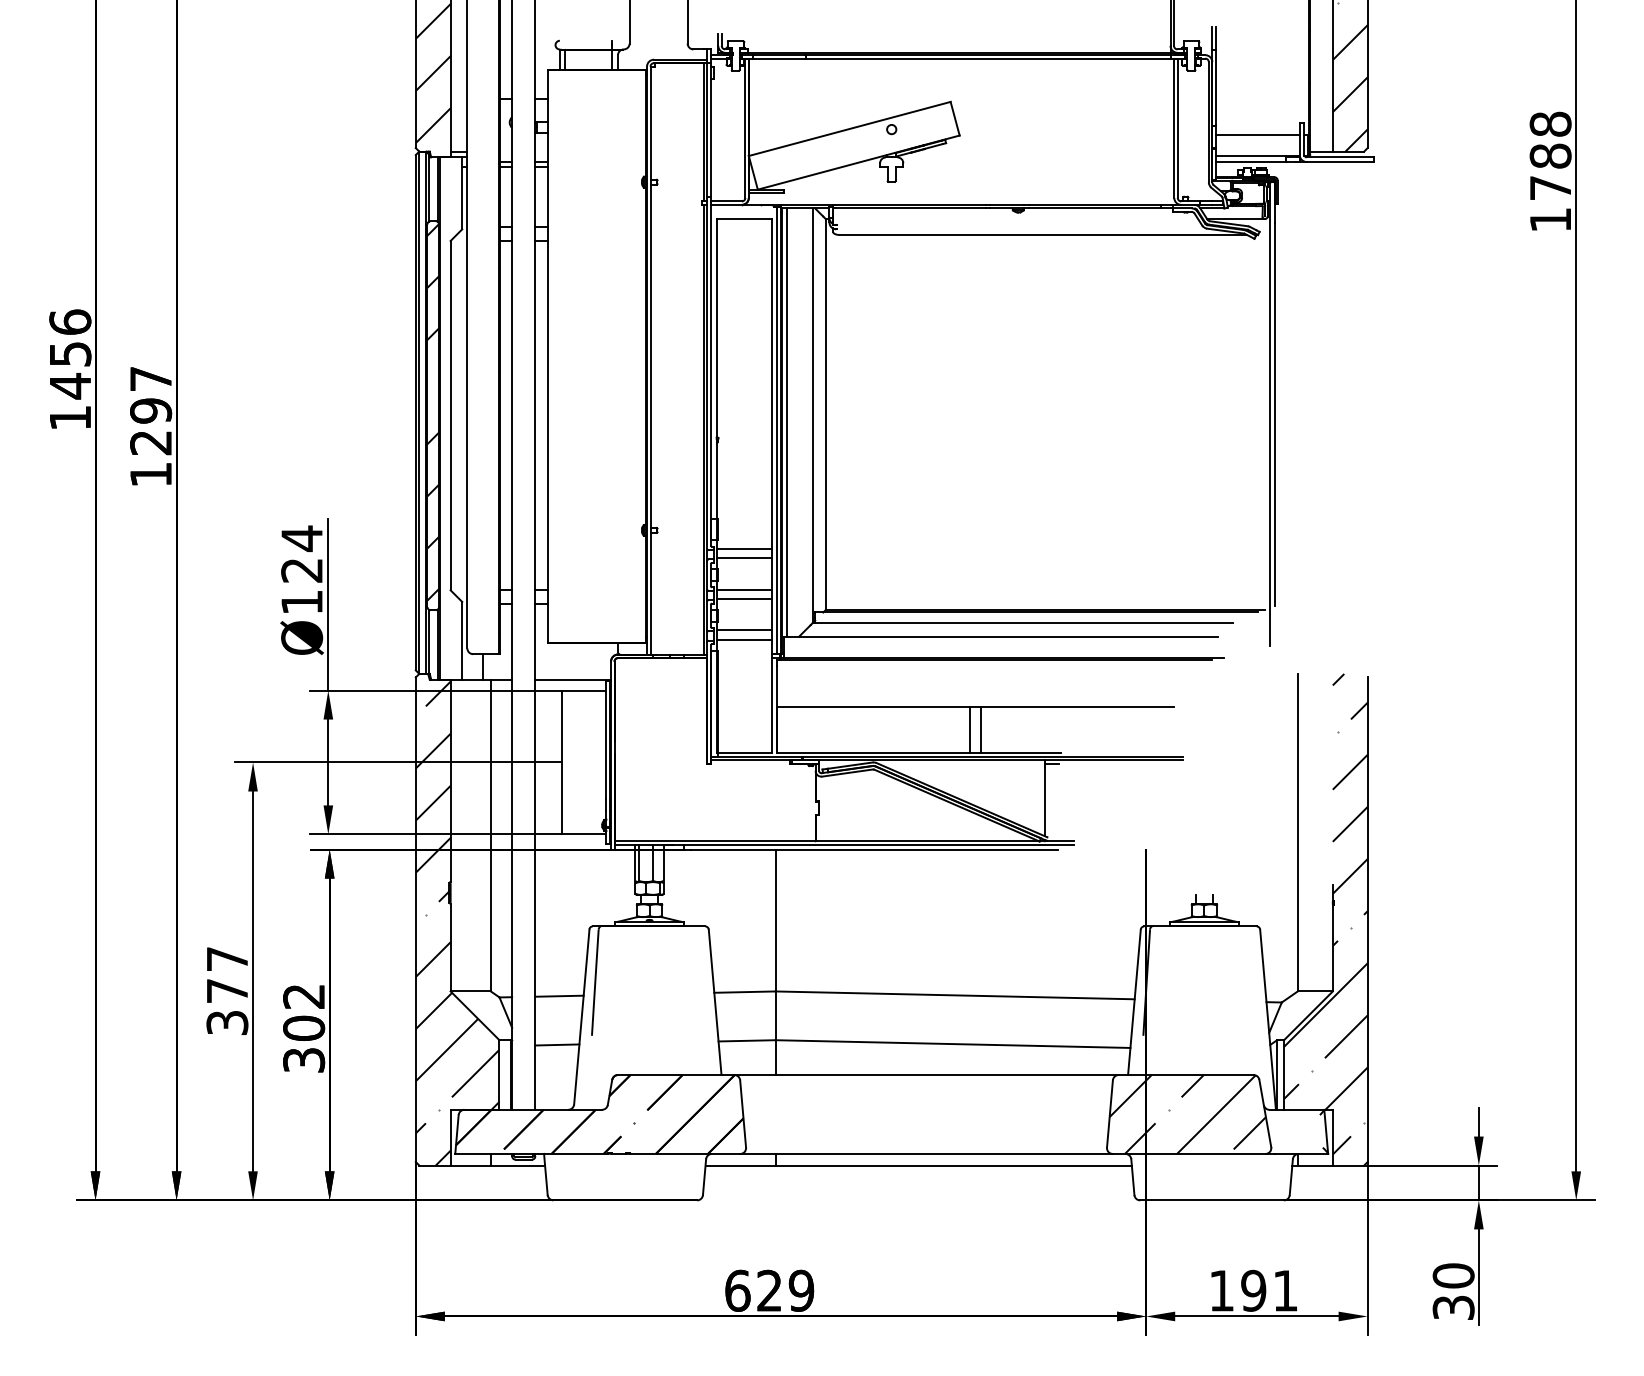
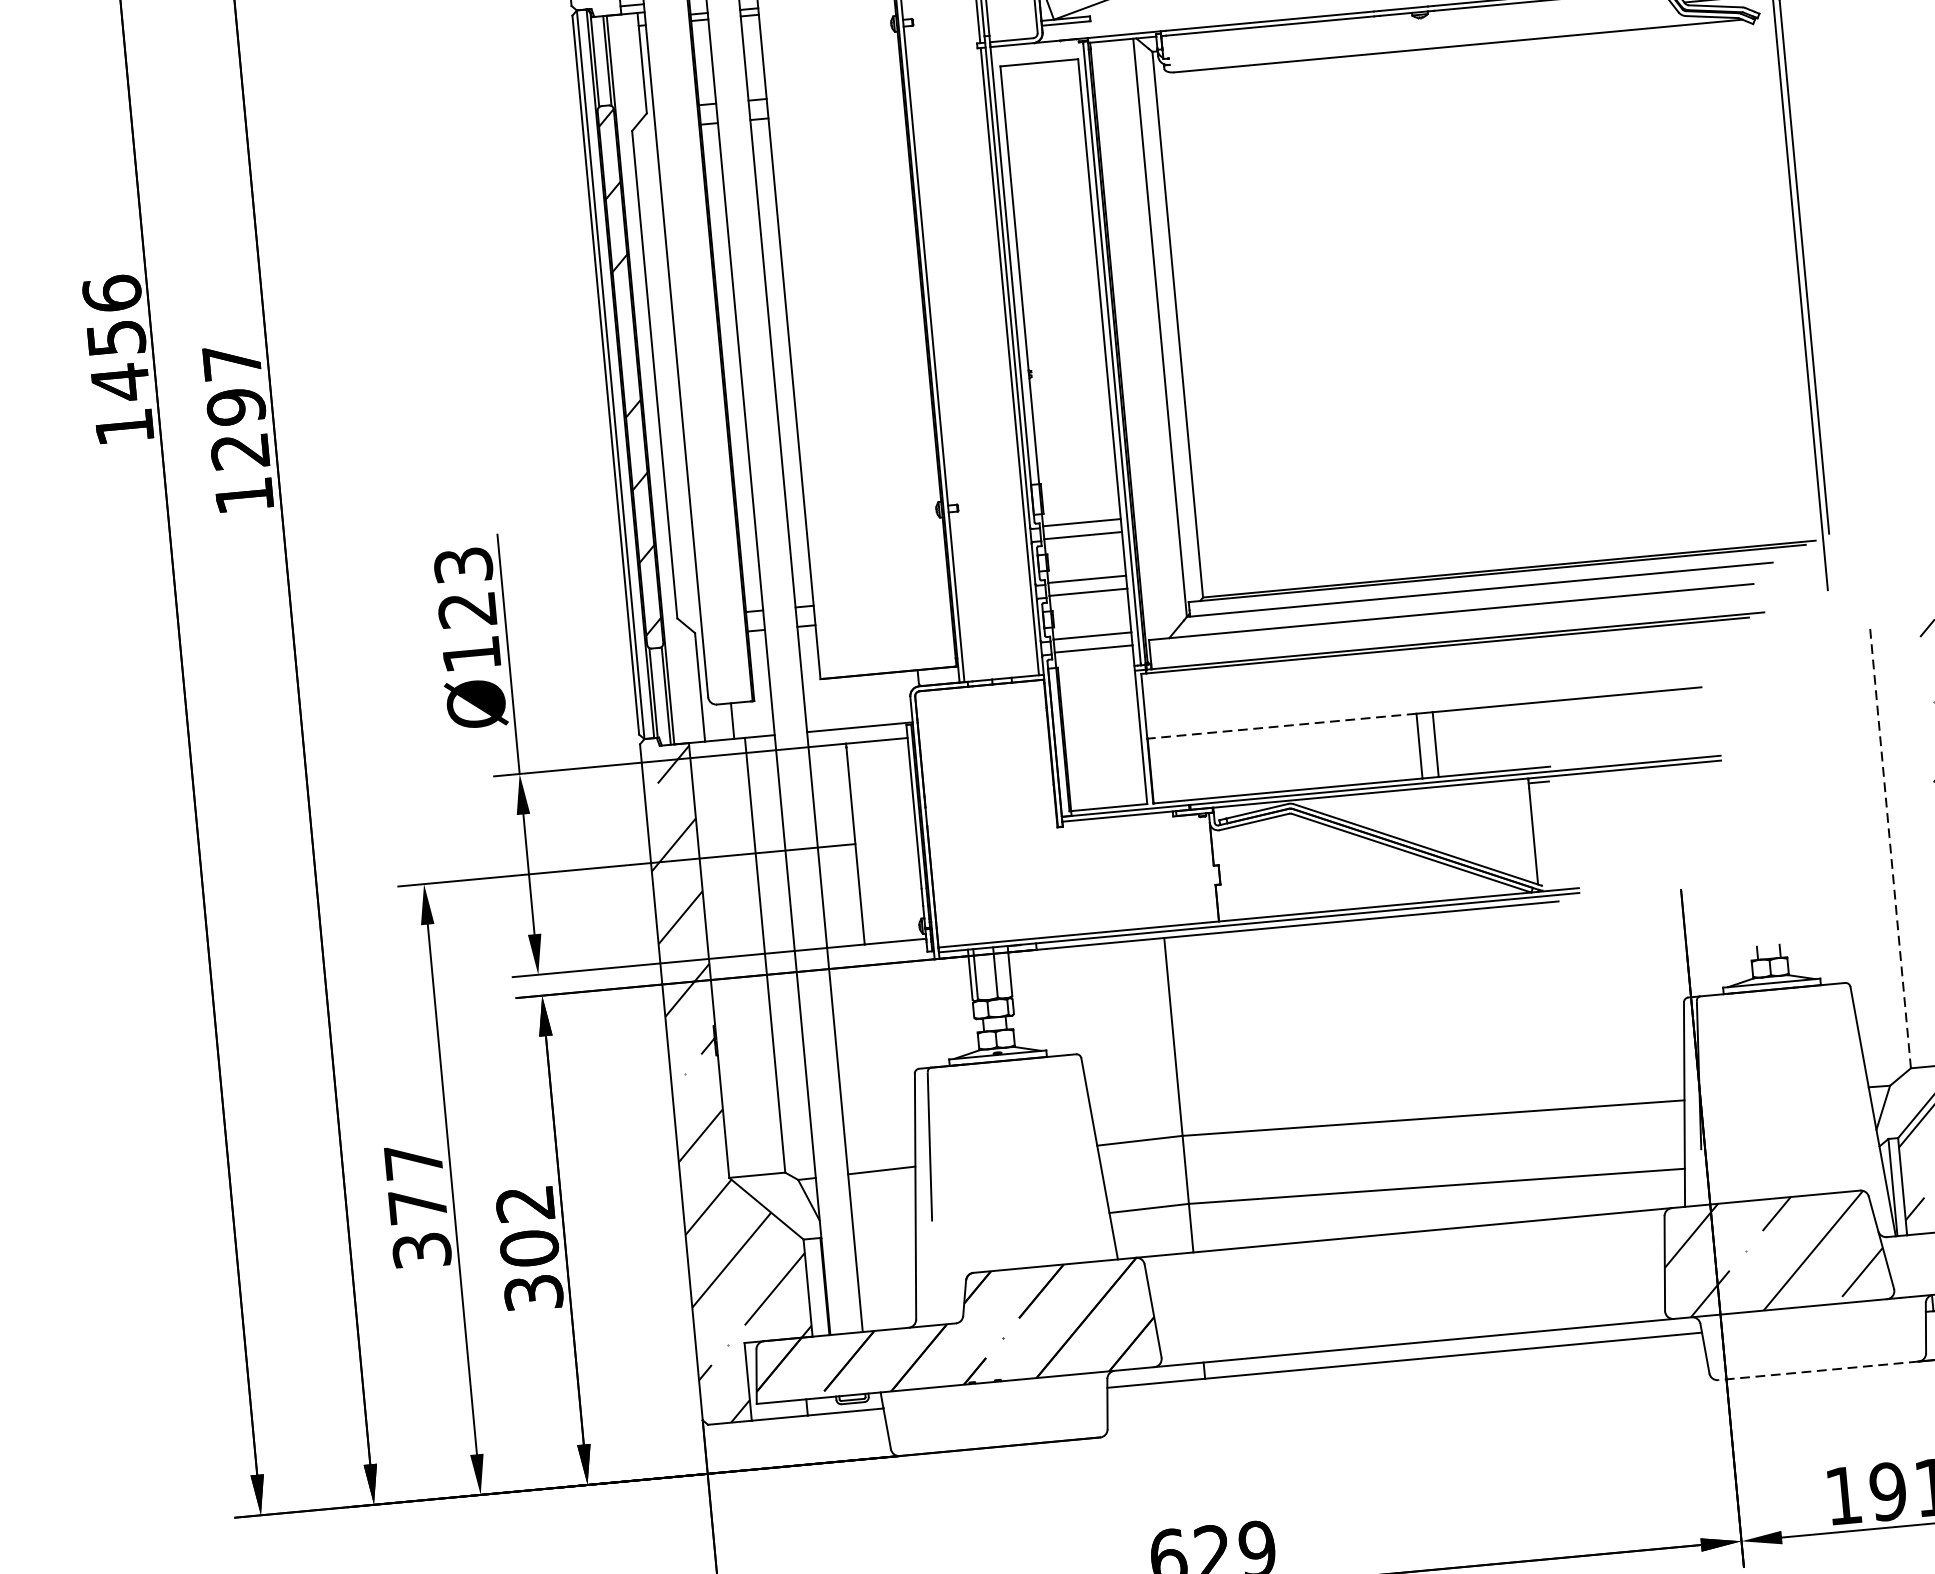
line: (787, 422) -> (1125, 340), removed
text: (302, 538) -> (464, 565), Ø124 -> Ø123
line: (872, 706) -> (1280, 725), solid -> dashed
line: (1297, 832) -> (1889, 846), solid -> dashed
line: (557, 1044) -> (885, 1238), removed
line: (1212, 1200) -> (1819, 1370), solid -> dashed

